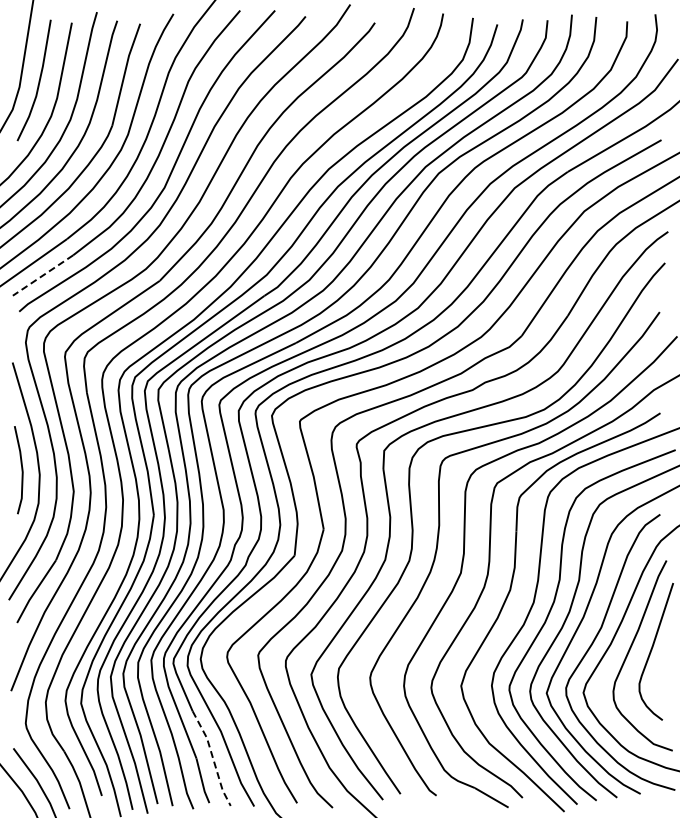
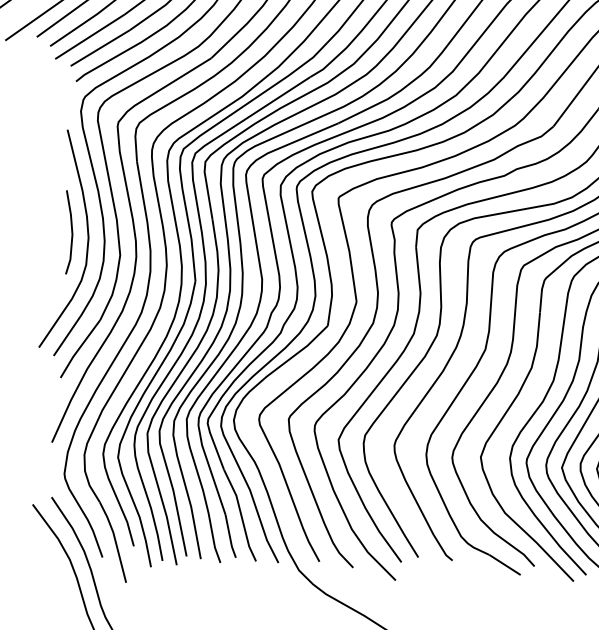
line: (42, 275) -> (99, 48), dashed -> solid
line: (213, 758) -> (241, 515), dashed -> solid

